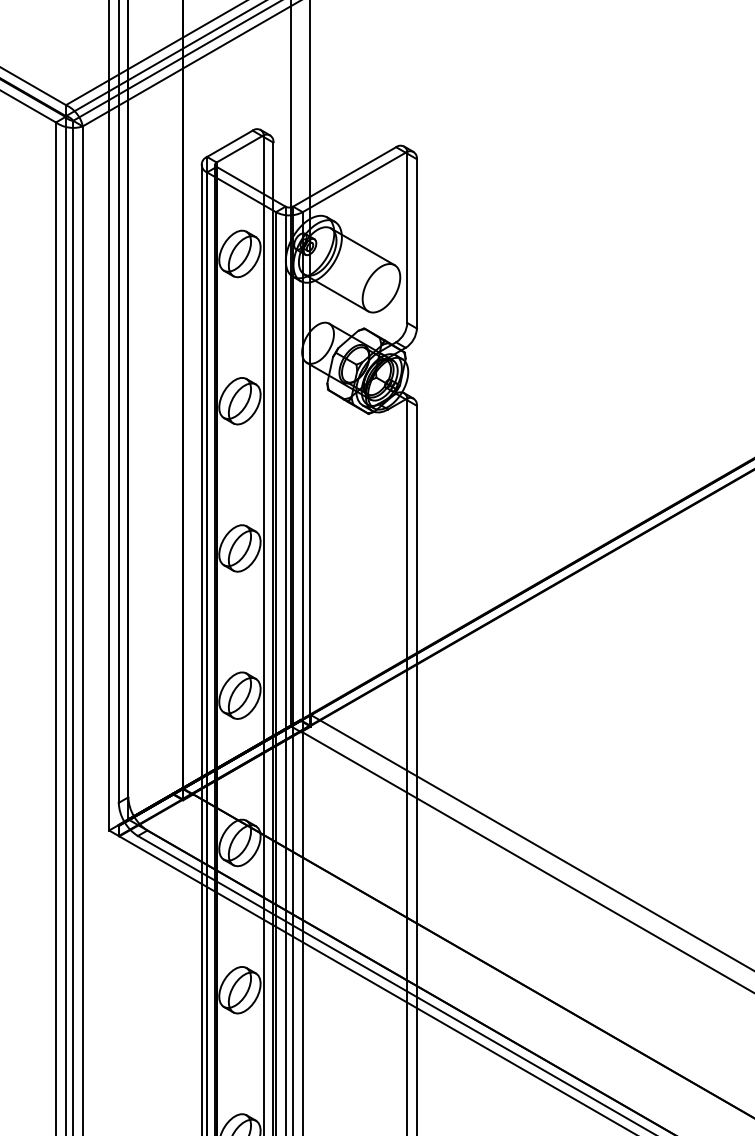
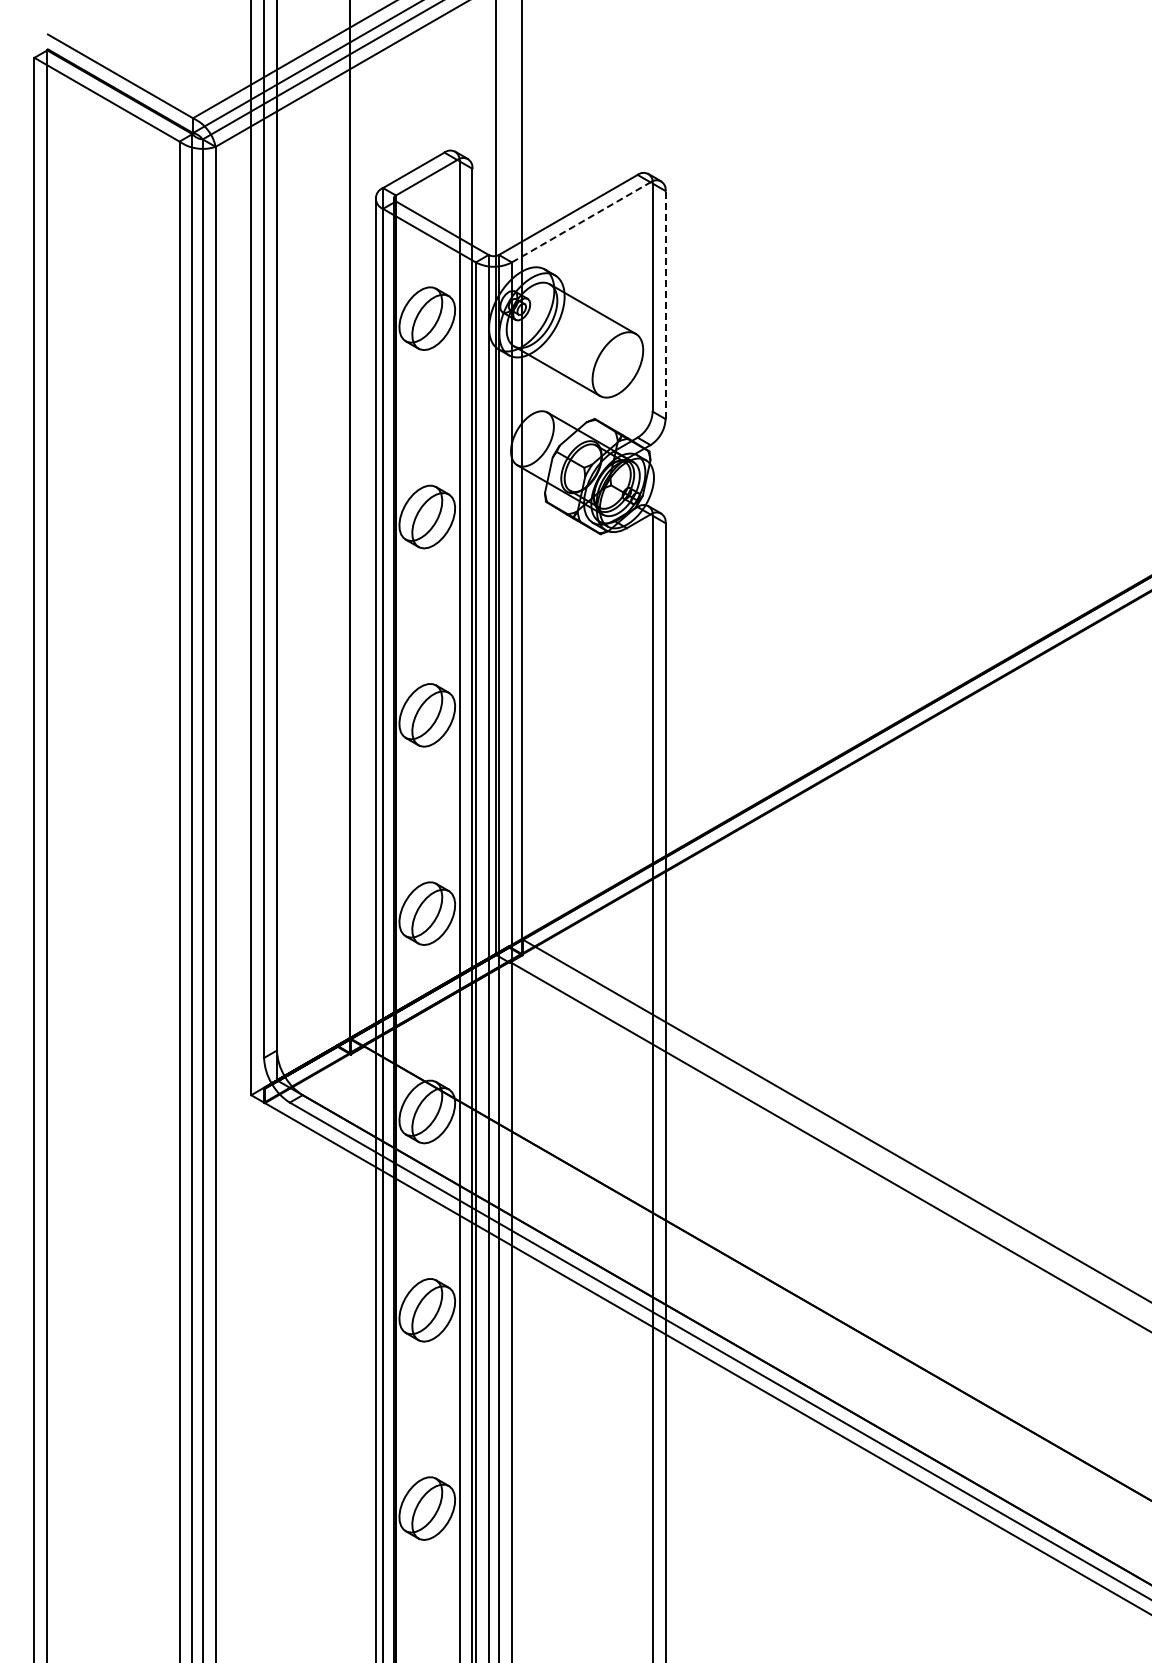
line: (354, 182) -> (581, 222), solid -> dashed
line: (416, 243) -> (665, 304), solid -> dashed

